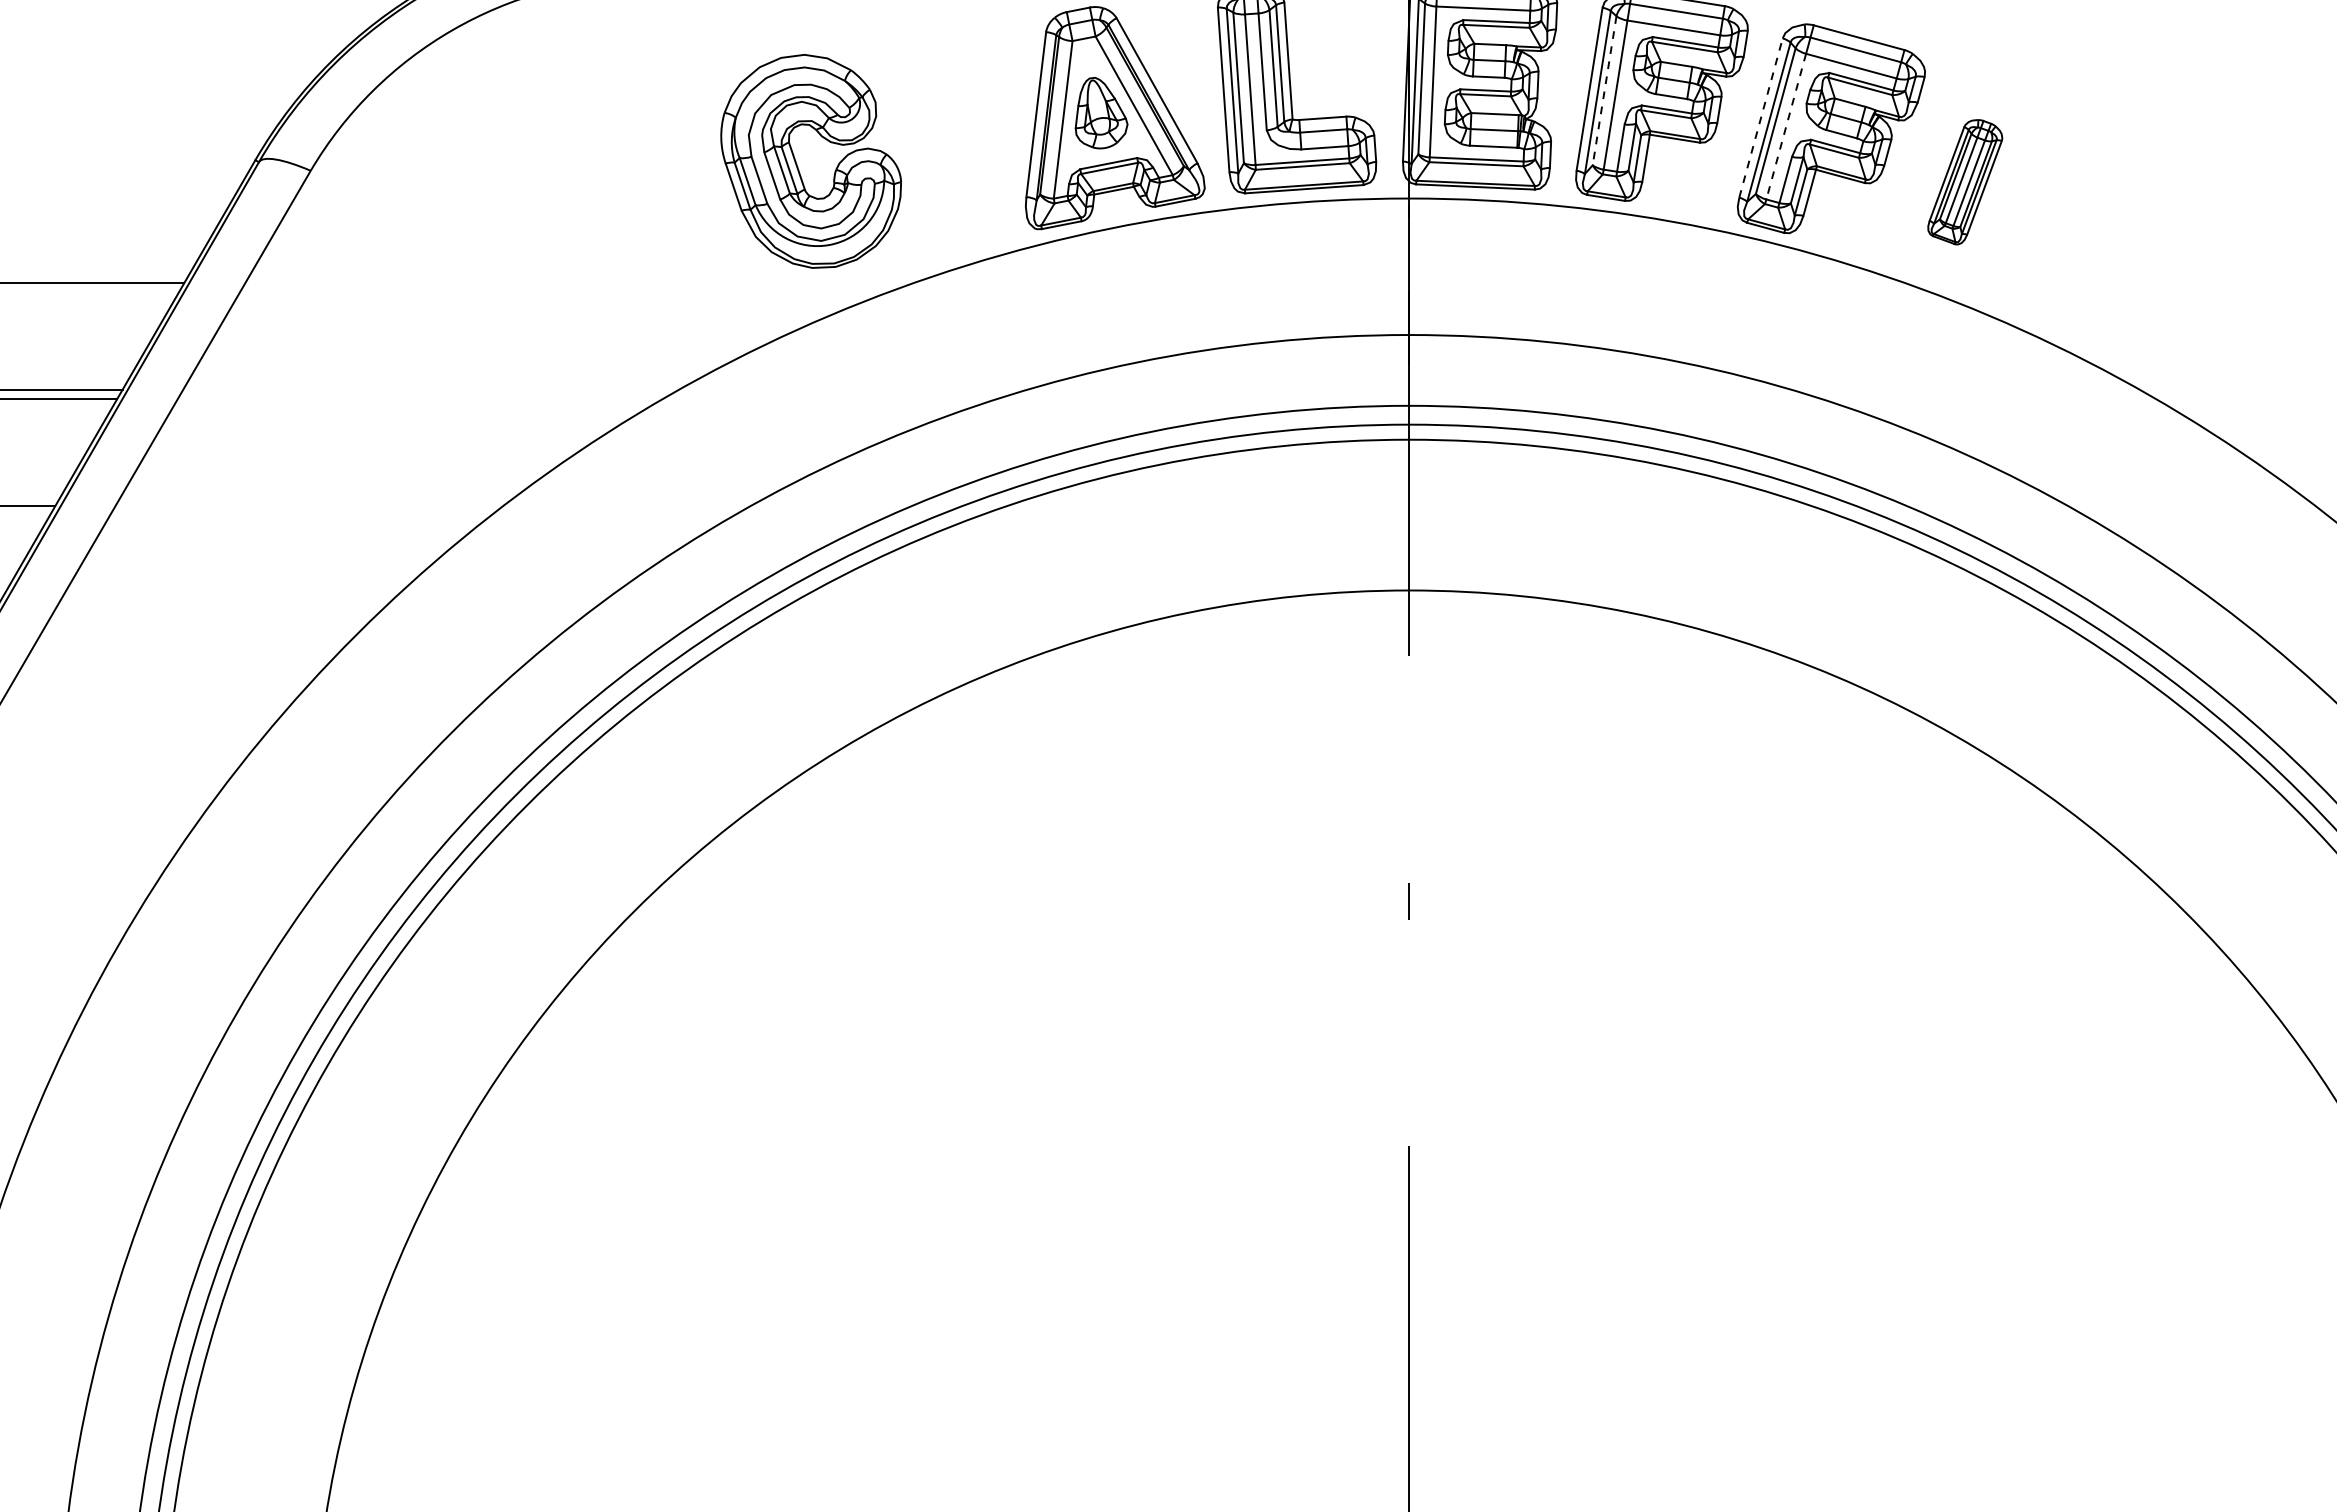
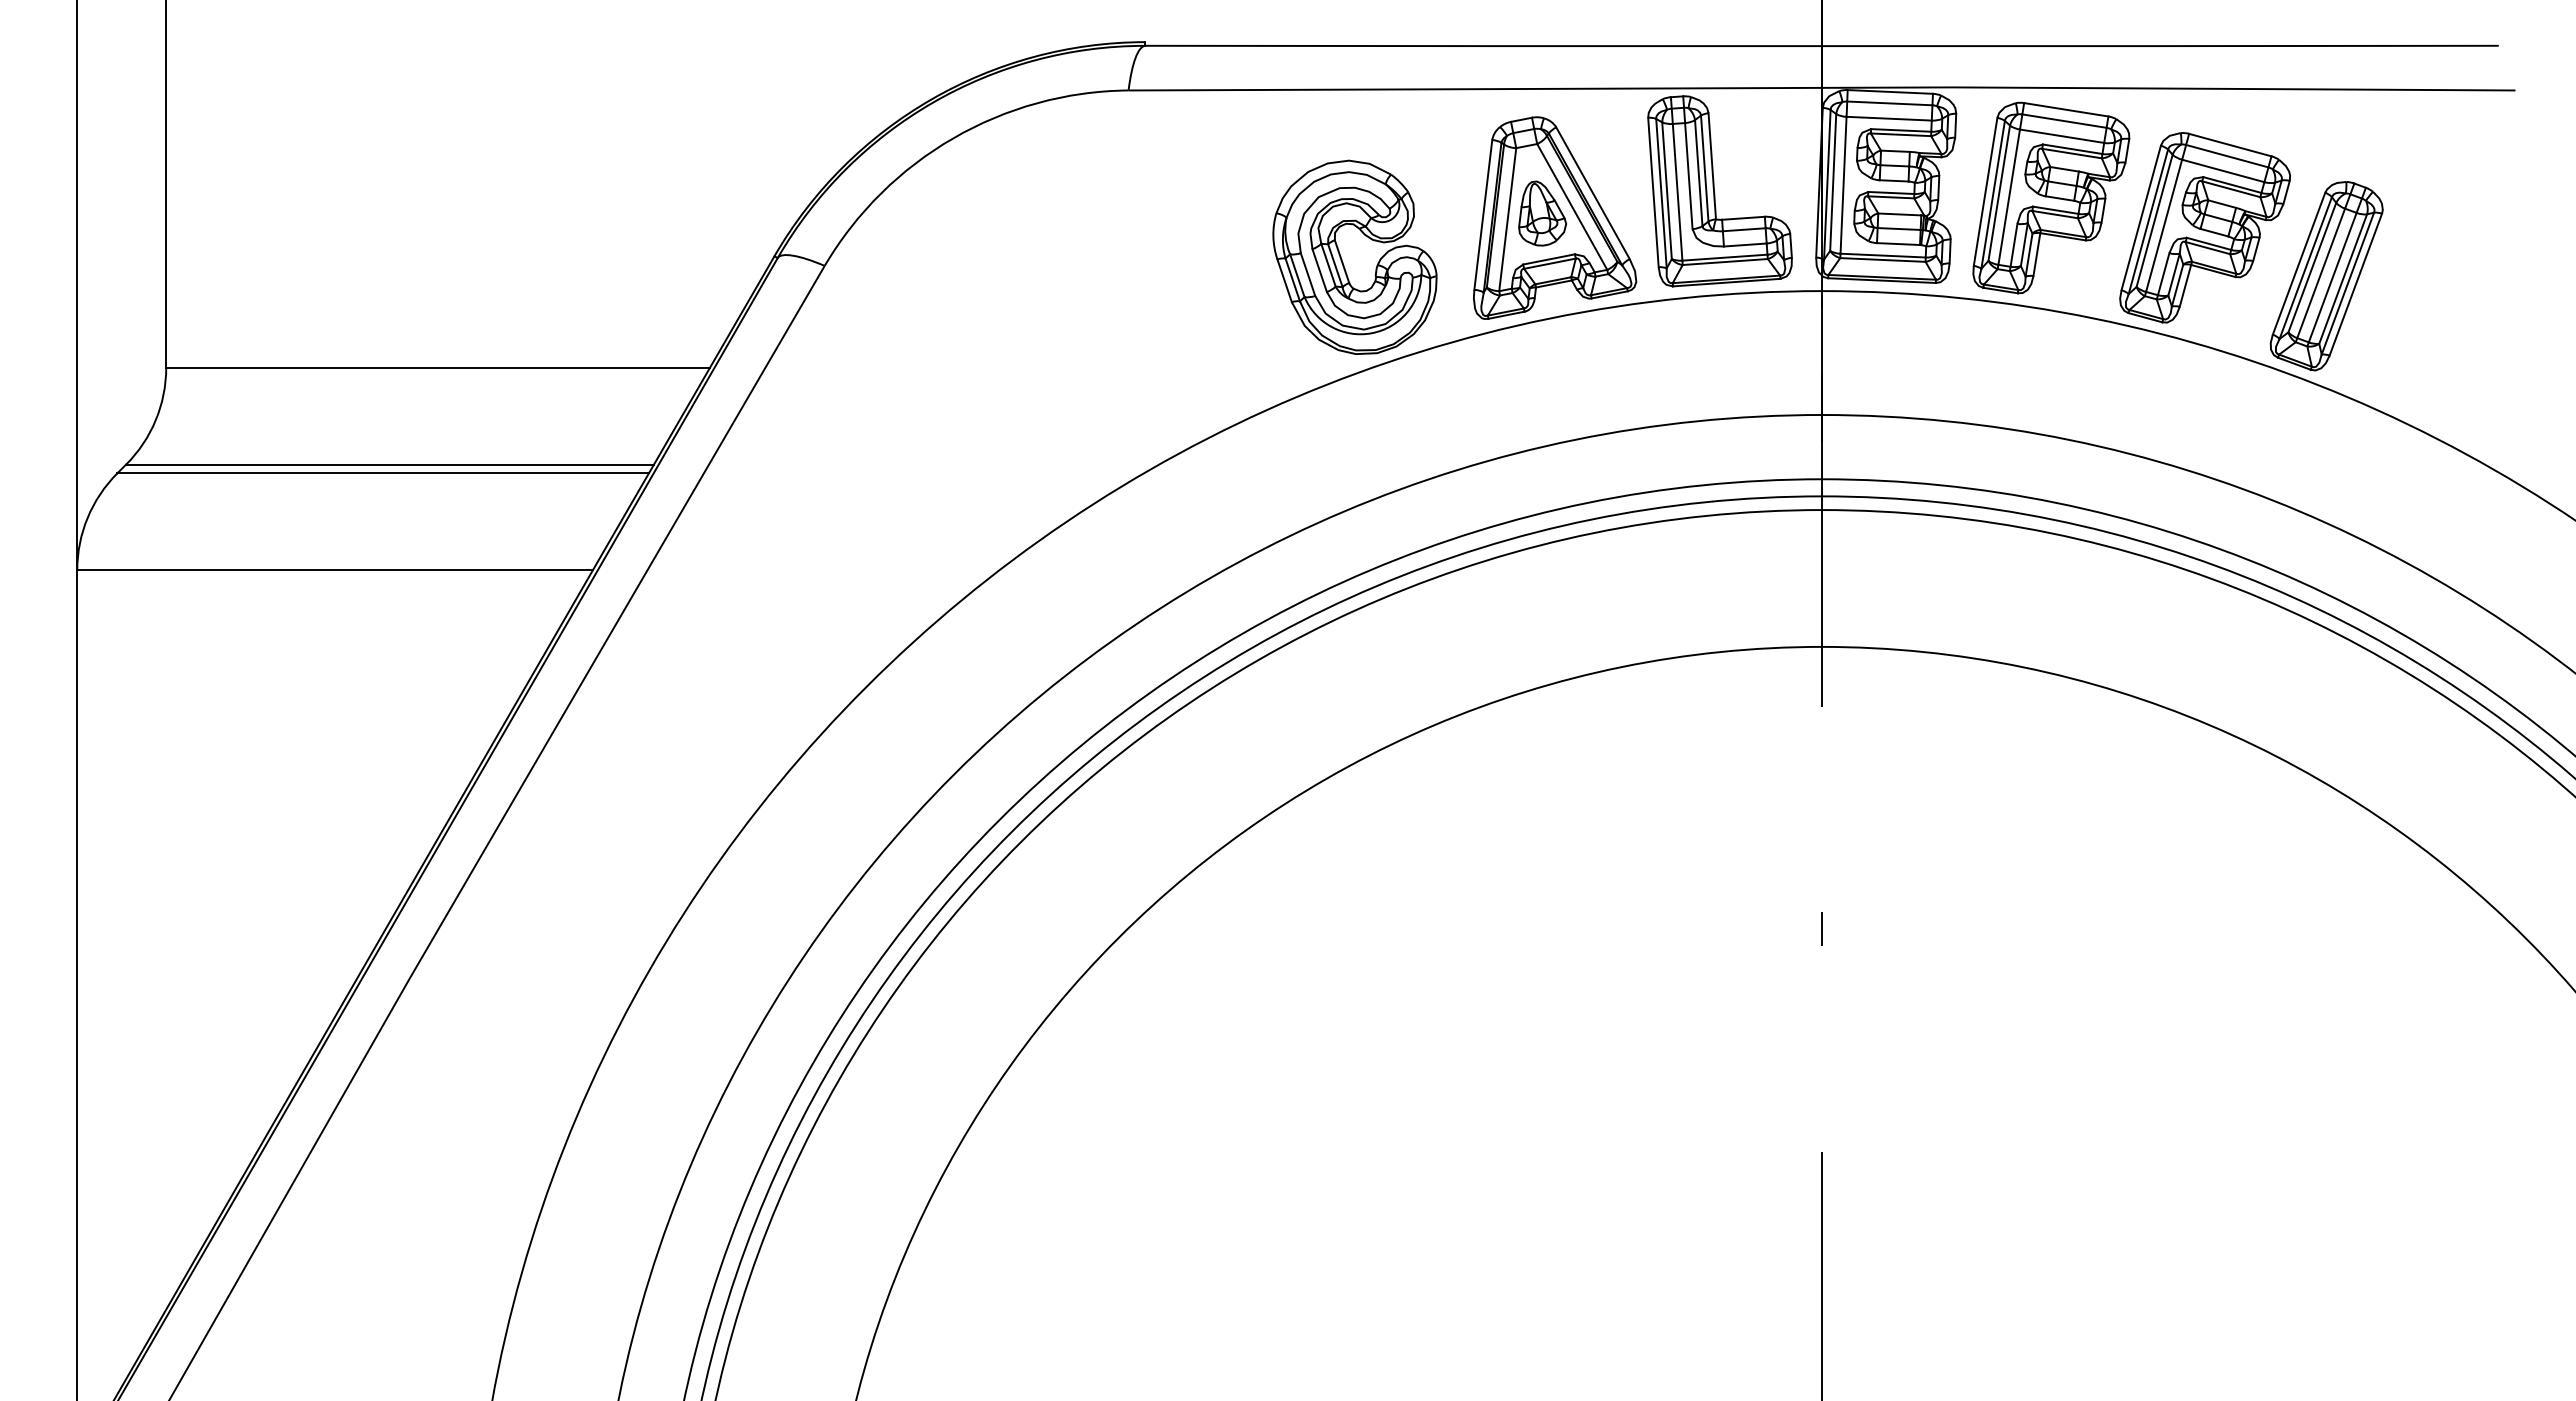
line: (1604, 91) -> (1999, 193), dashed -> solid
line: (1761, 118) -> (2141, 218), dashed -> solid
line: (1786, 126) -> (2164, 225), dashed -> solid
part: (797, 163) -> (1342, 259), moved
part: (1965, 182) -> (2326, 276), size x1.67

